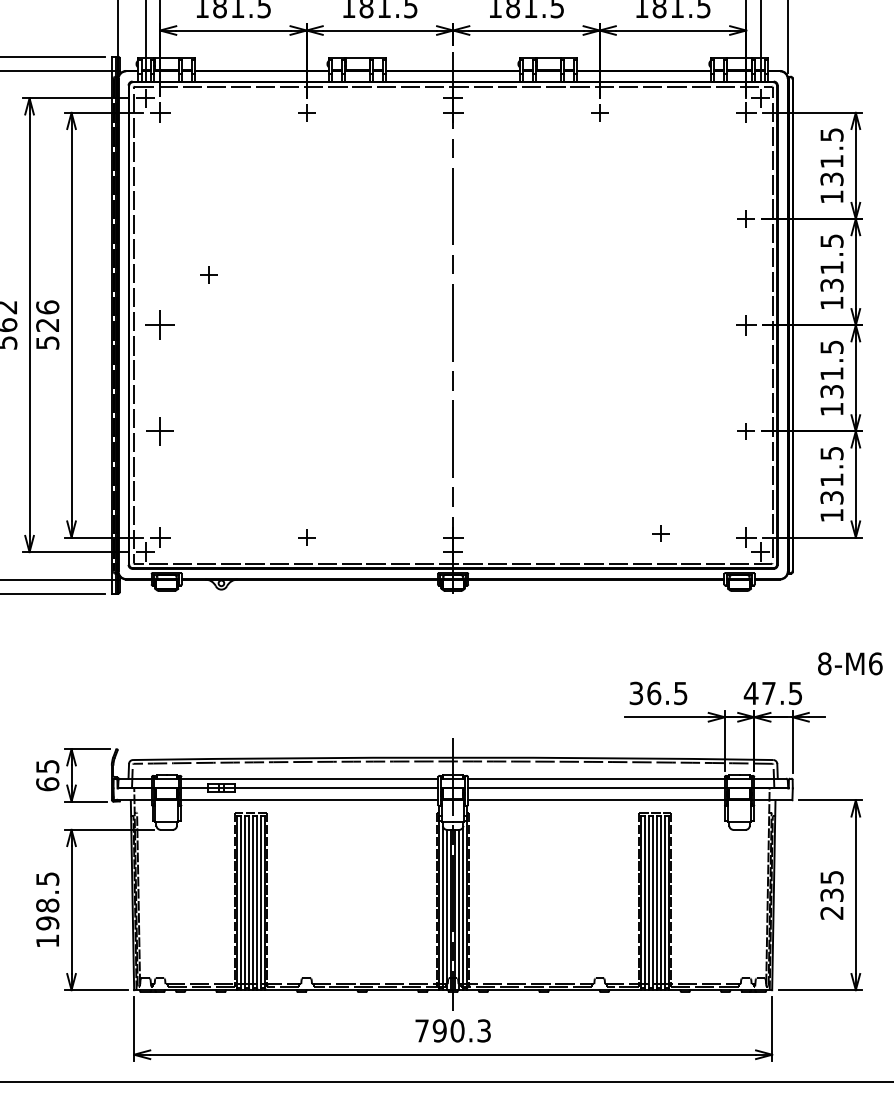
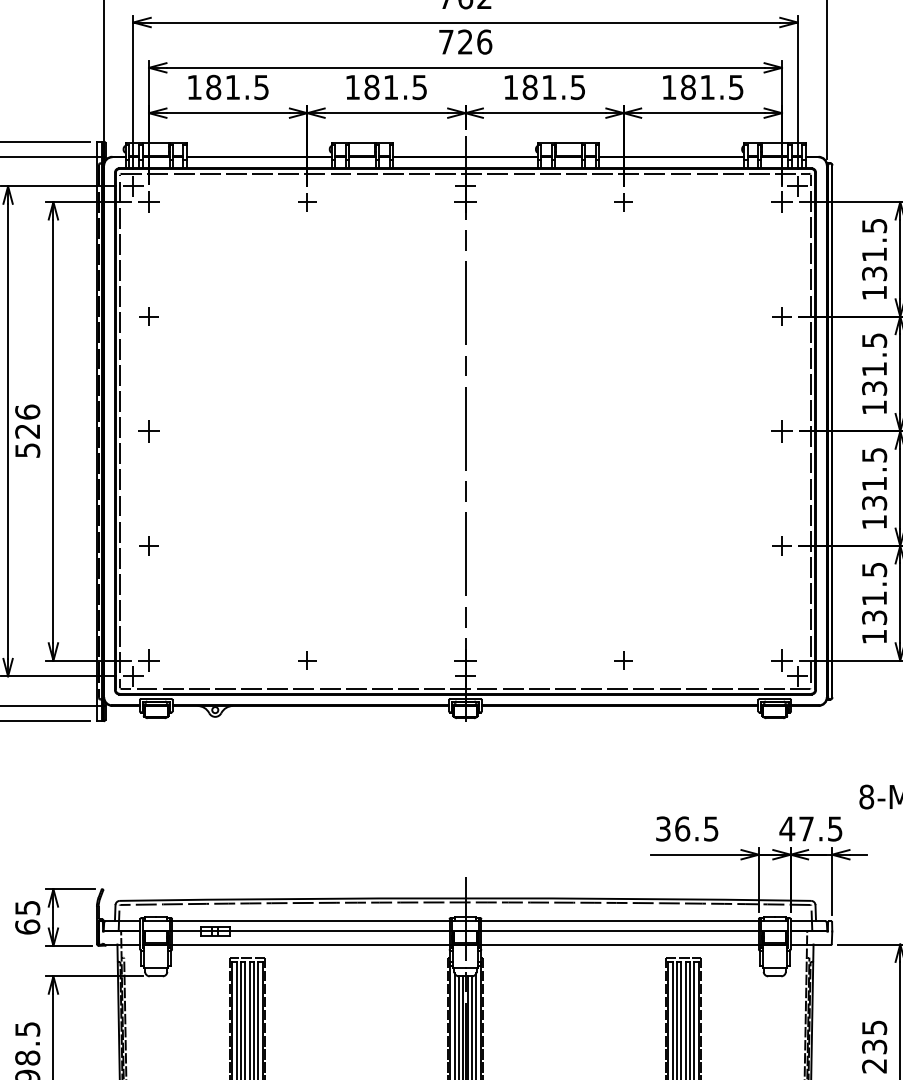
part: (208, 274) -> (148, 316), moved
part: (160, 325) -> (149, 431), size x0.71
part: (159, 431) -> (148, 546), size x0.62
part: (660, 533) -> (623, 660), moved

